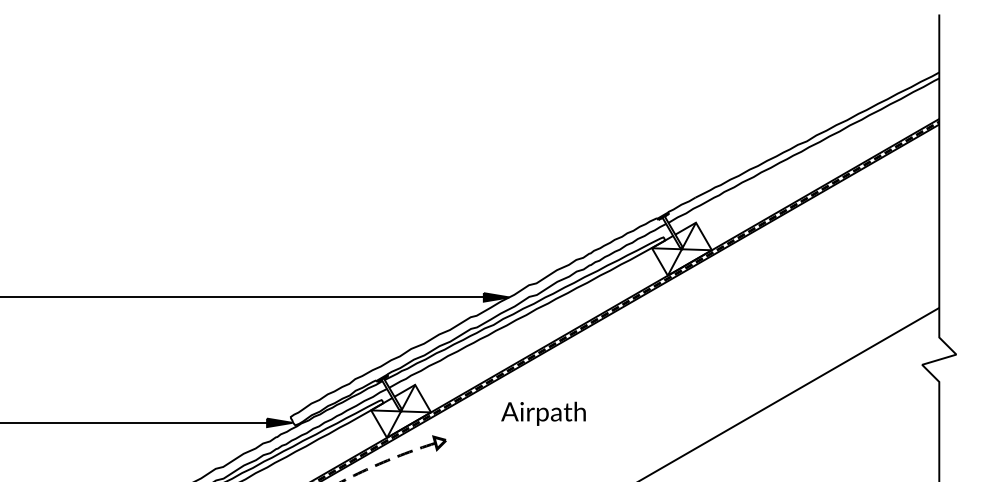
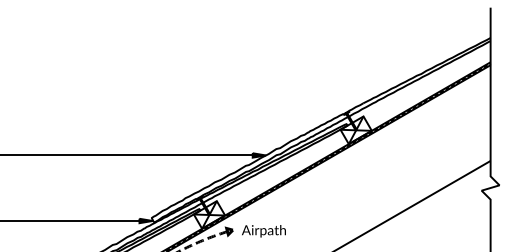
text: (542, 414) -> (263, 231), moved

